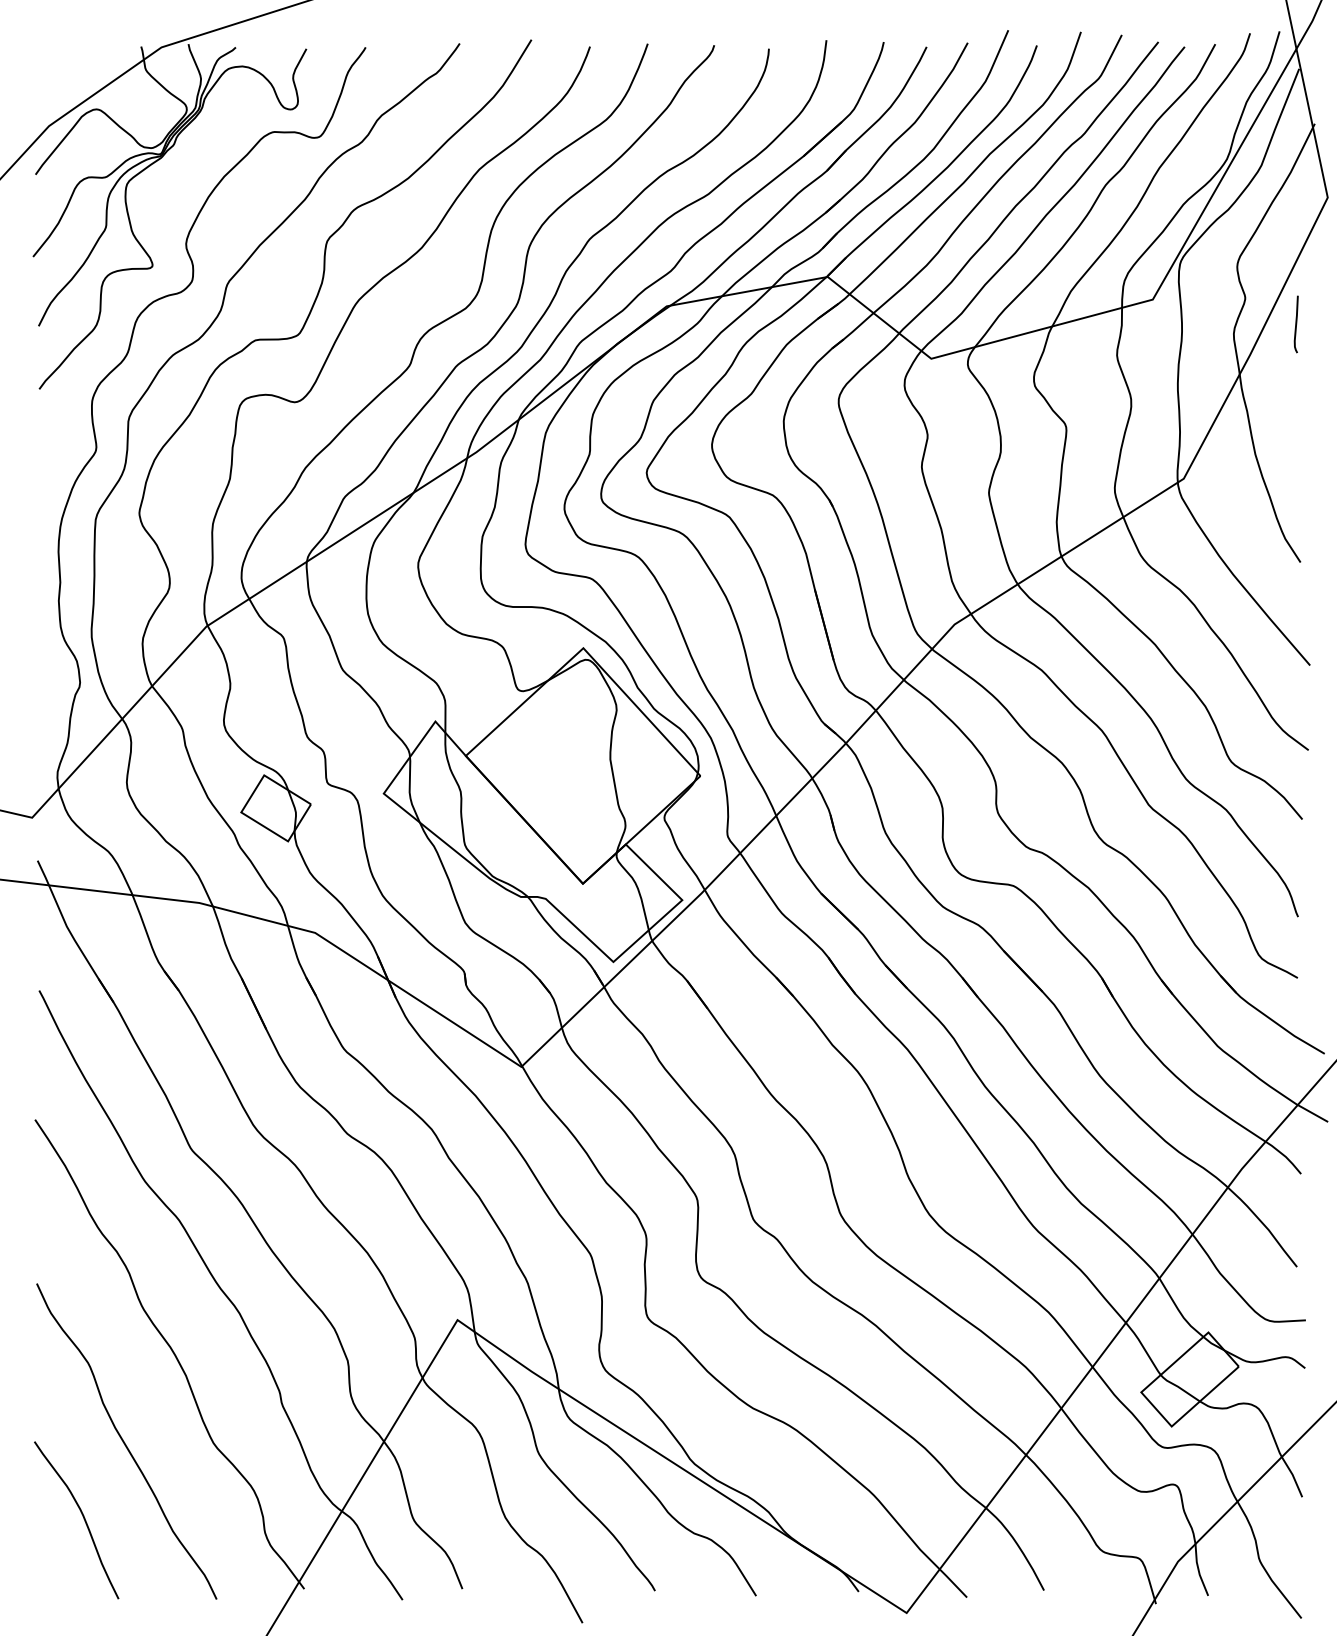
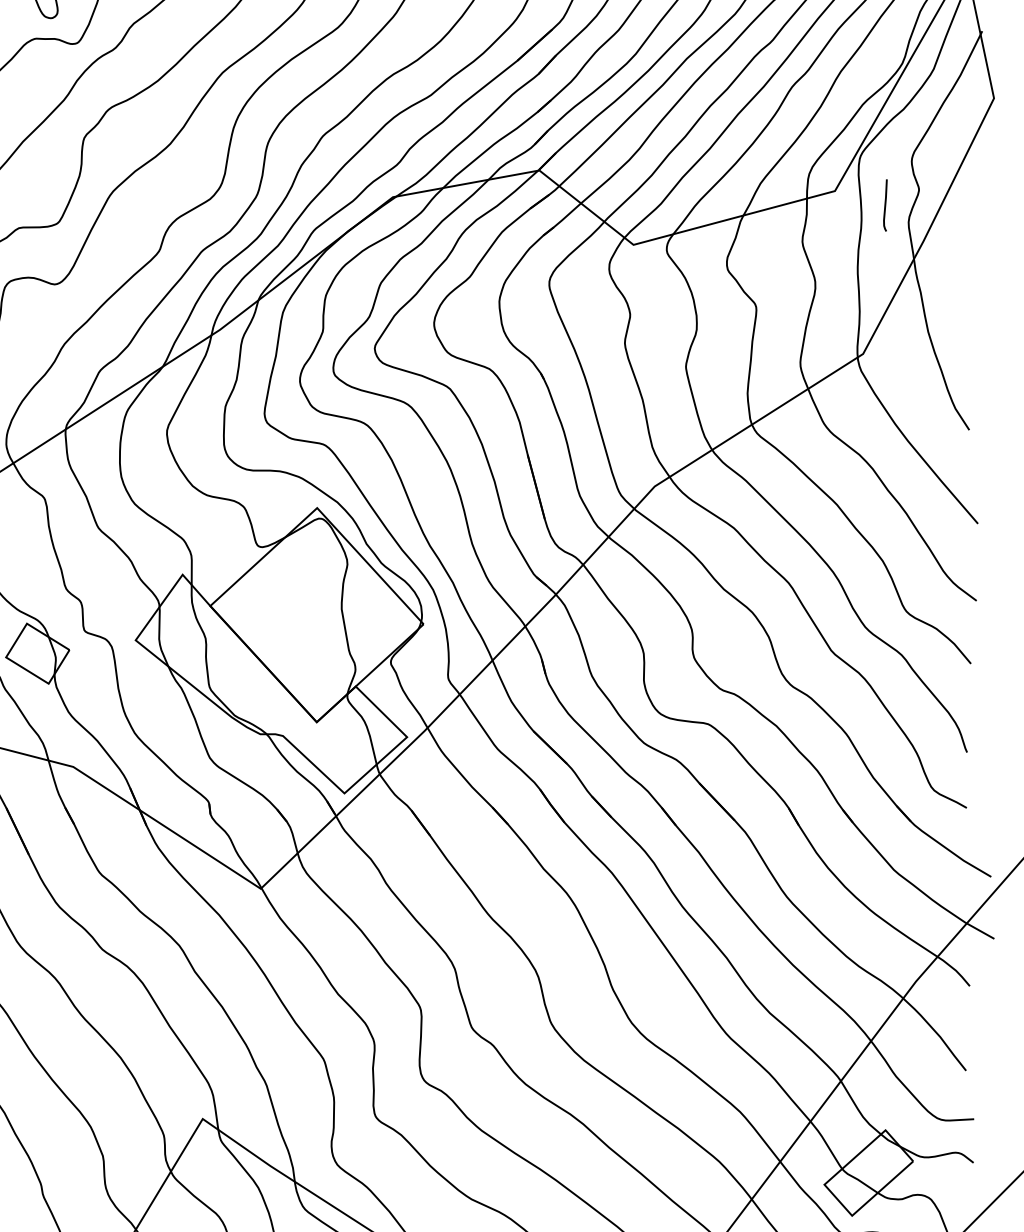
curve: (1295, 324) -> (884, 205), moved

